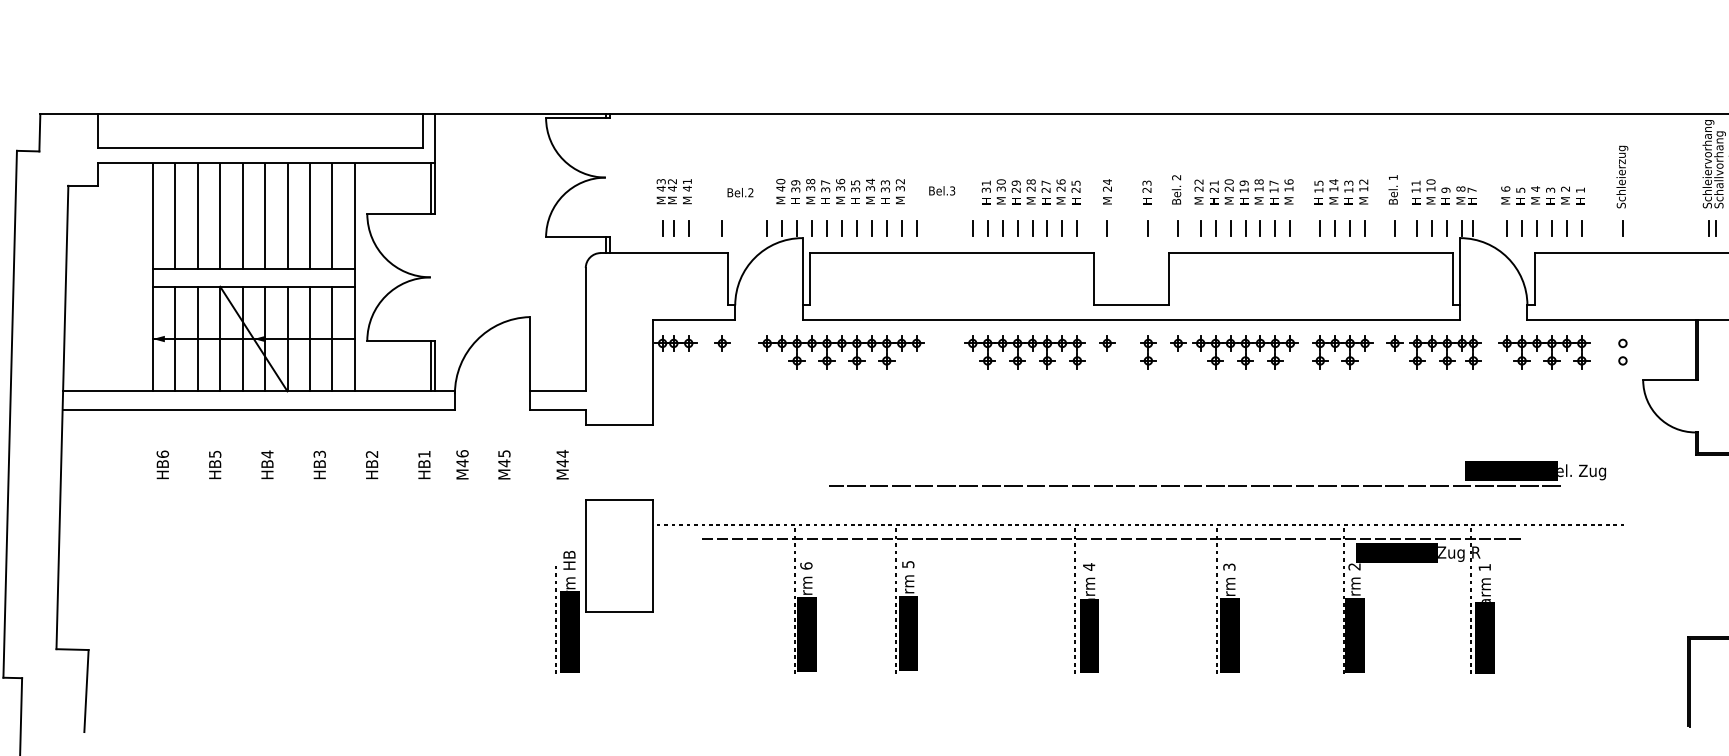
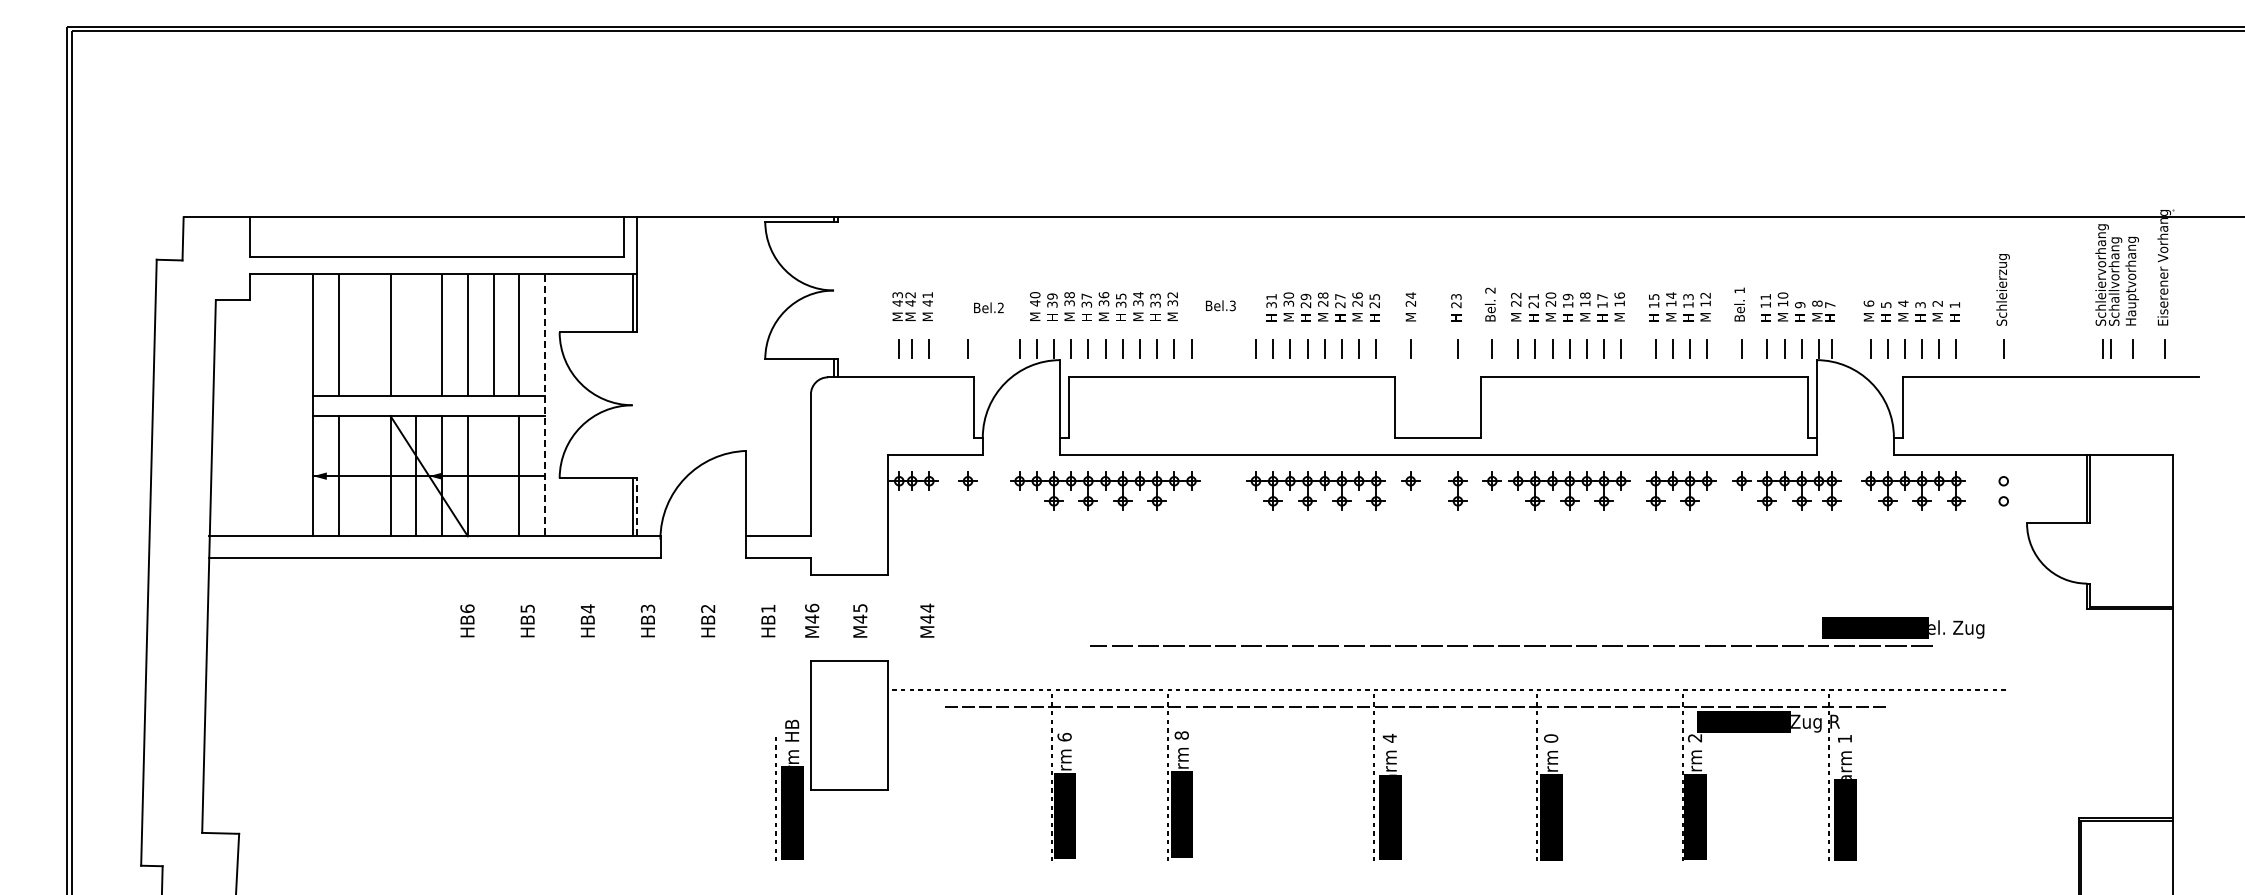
line: (197, 216) -> (364, 335), removed
line: (242, 216) -> (416, 335), removed
line: (354, 277) -> (545, 405), solid -> dashed
line: (197, 339) -> (364, 476), removed
line: (309, 339) -> (493, 476), removed
line: (434, 365) -> (637, 506), solid -> dashed
text: (362, 464) -> (697, 620), moved
text: (907, 564) -> (1181, 735), 5 -> 8
text: (1229, 567) -> (1551, 738), 3 -> 0

